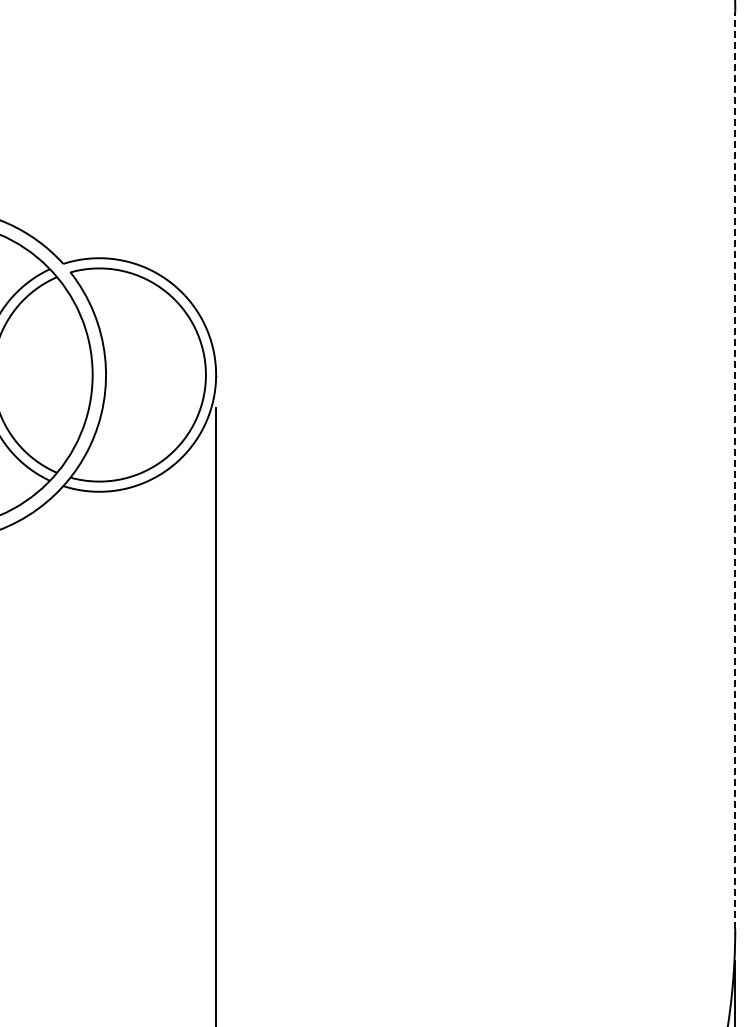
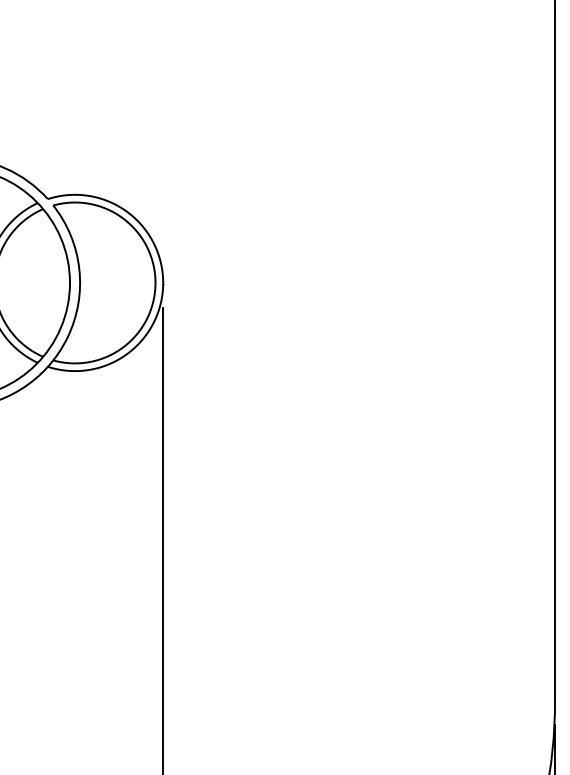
line: (735, 470) -> (555, 355), dashed -> solid

